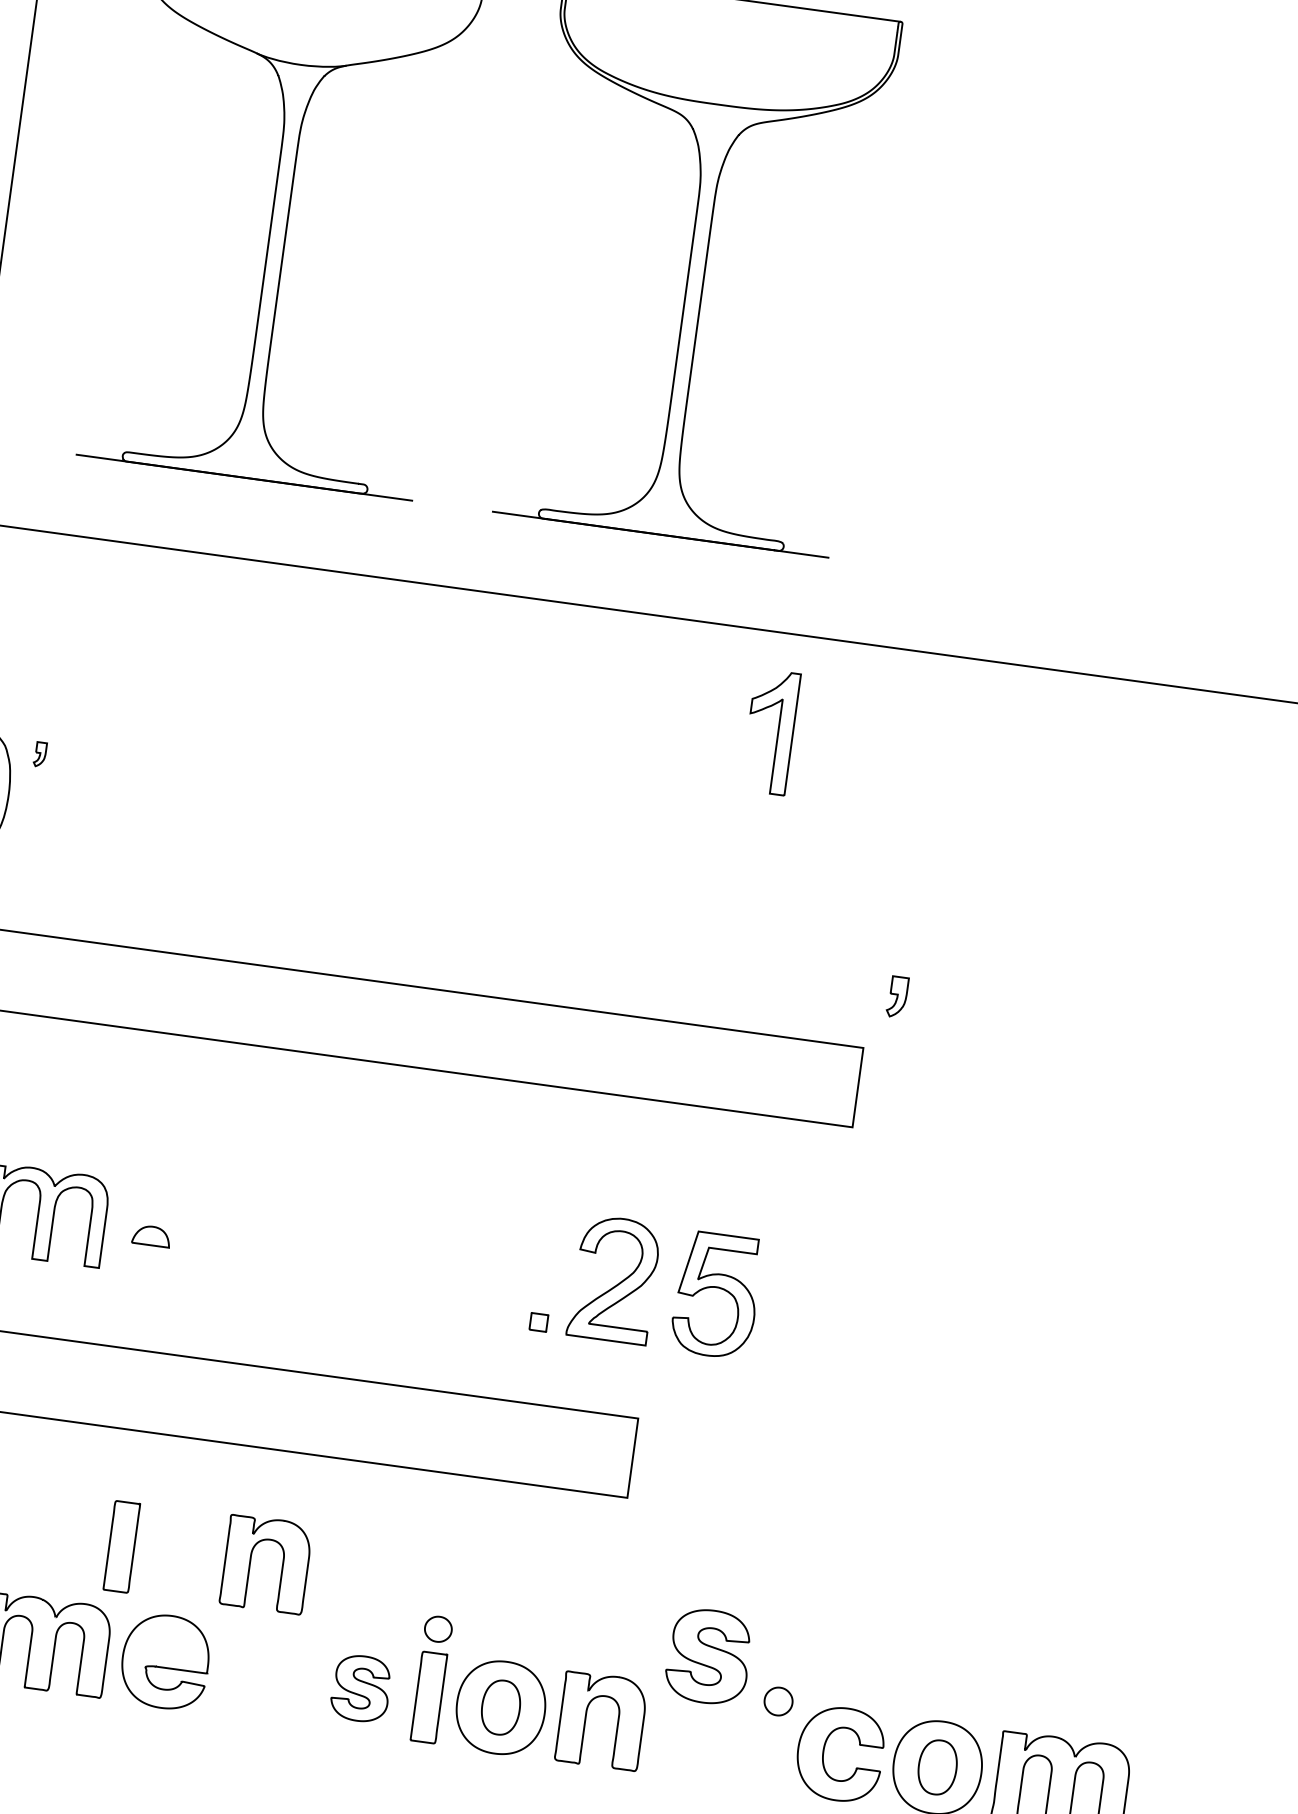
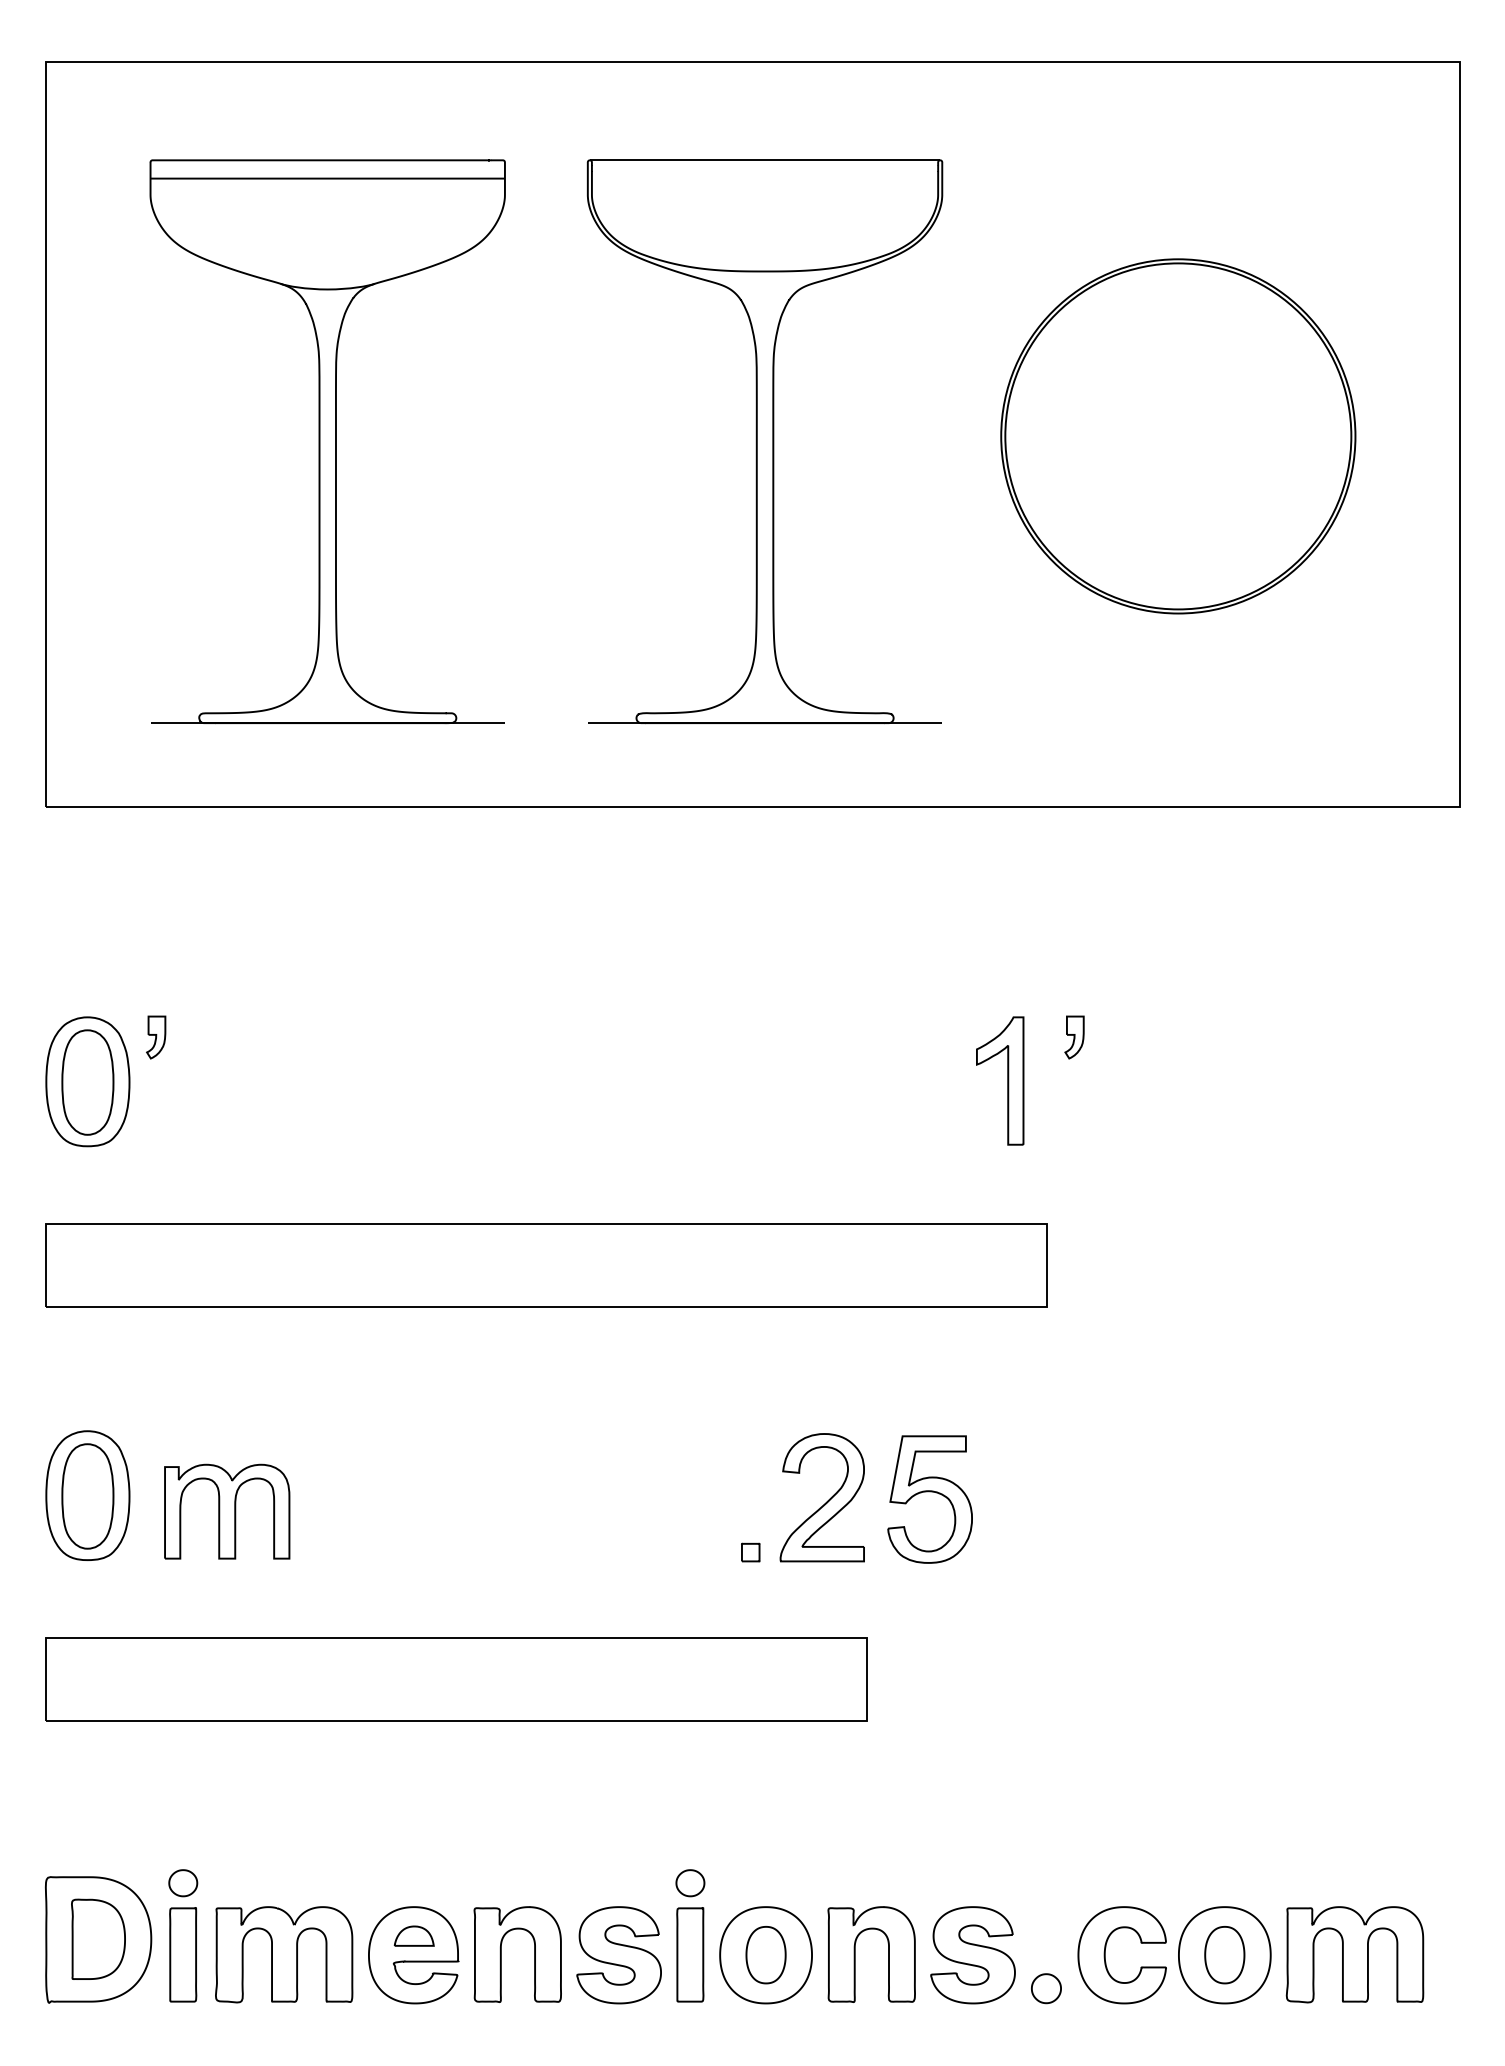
part: (1091, 315) -> (1178, 436), added
part: (777, 732) -> (1007, 1080), moved
part: (40, 754) -> (156, 1037), size x1.67
part: (897, 997) -> (1074, 1037), moved
part: (151, 1235) -> (413, 1935), moved
part: (122, 1546) -> (352, 1842), removed
part: (250, 1562) -> (501, 1954), moved
part: (708, 1656) -> (972, 1955), moved
part: (360, 1688) -> (618, 1955), size x1.43
part: (778, 1701) -> (1046, 1988), moved

